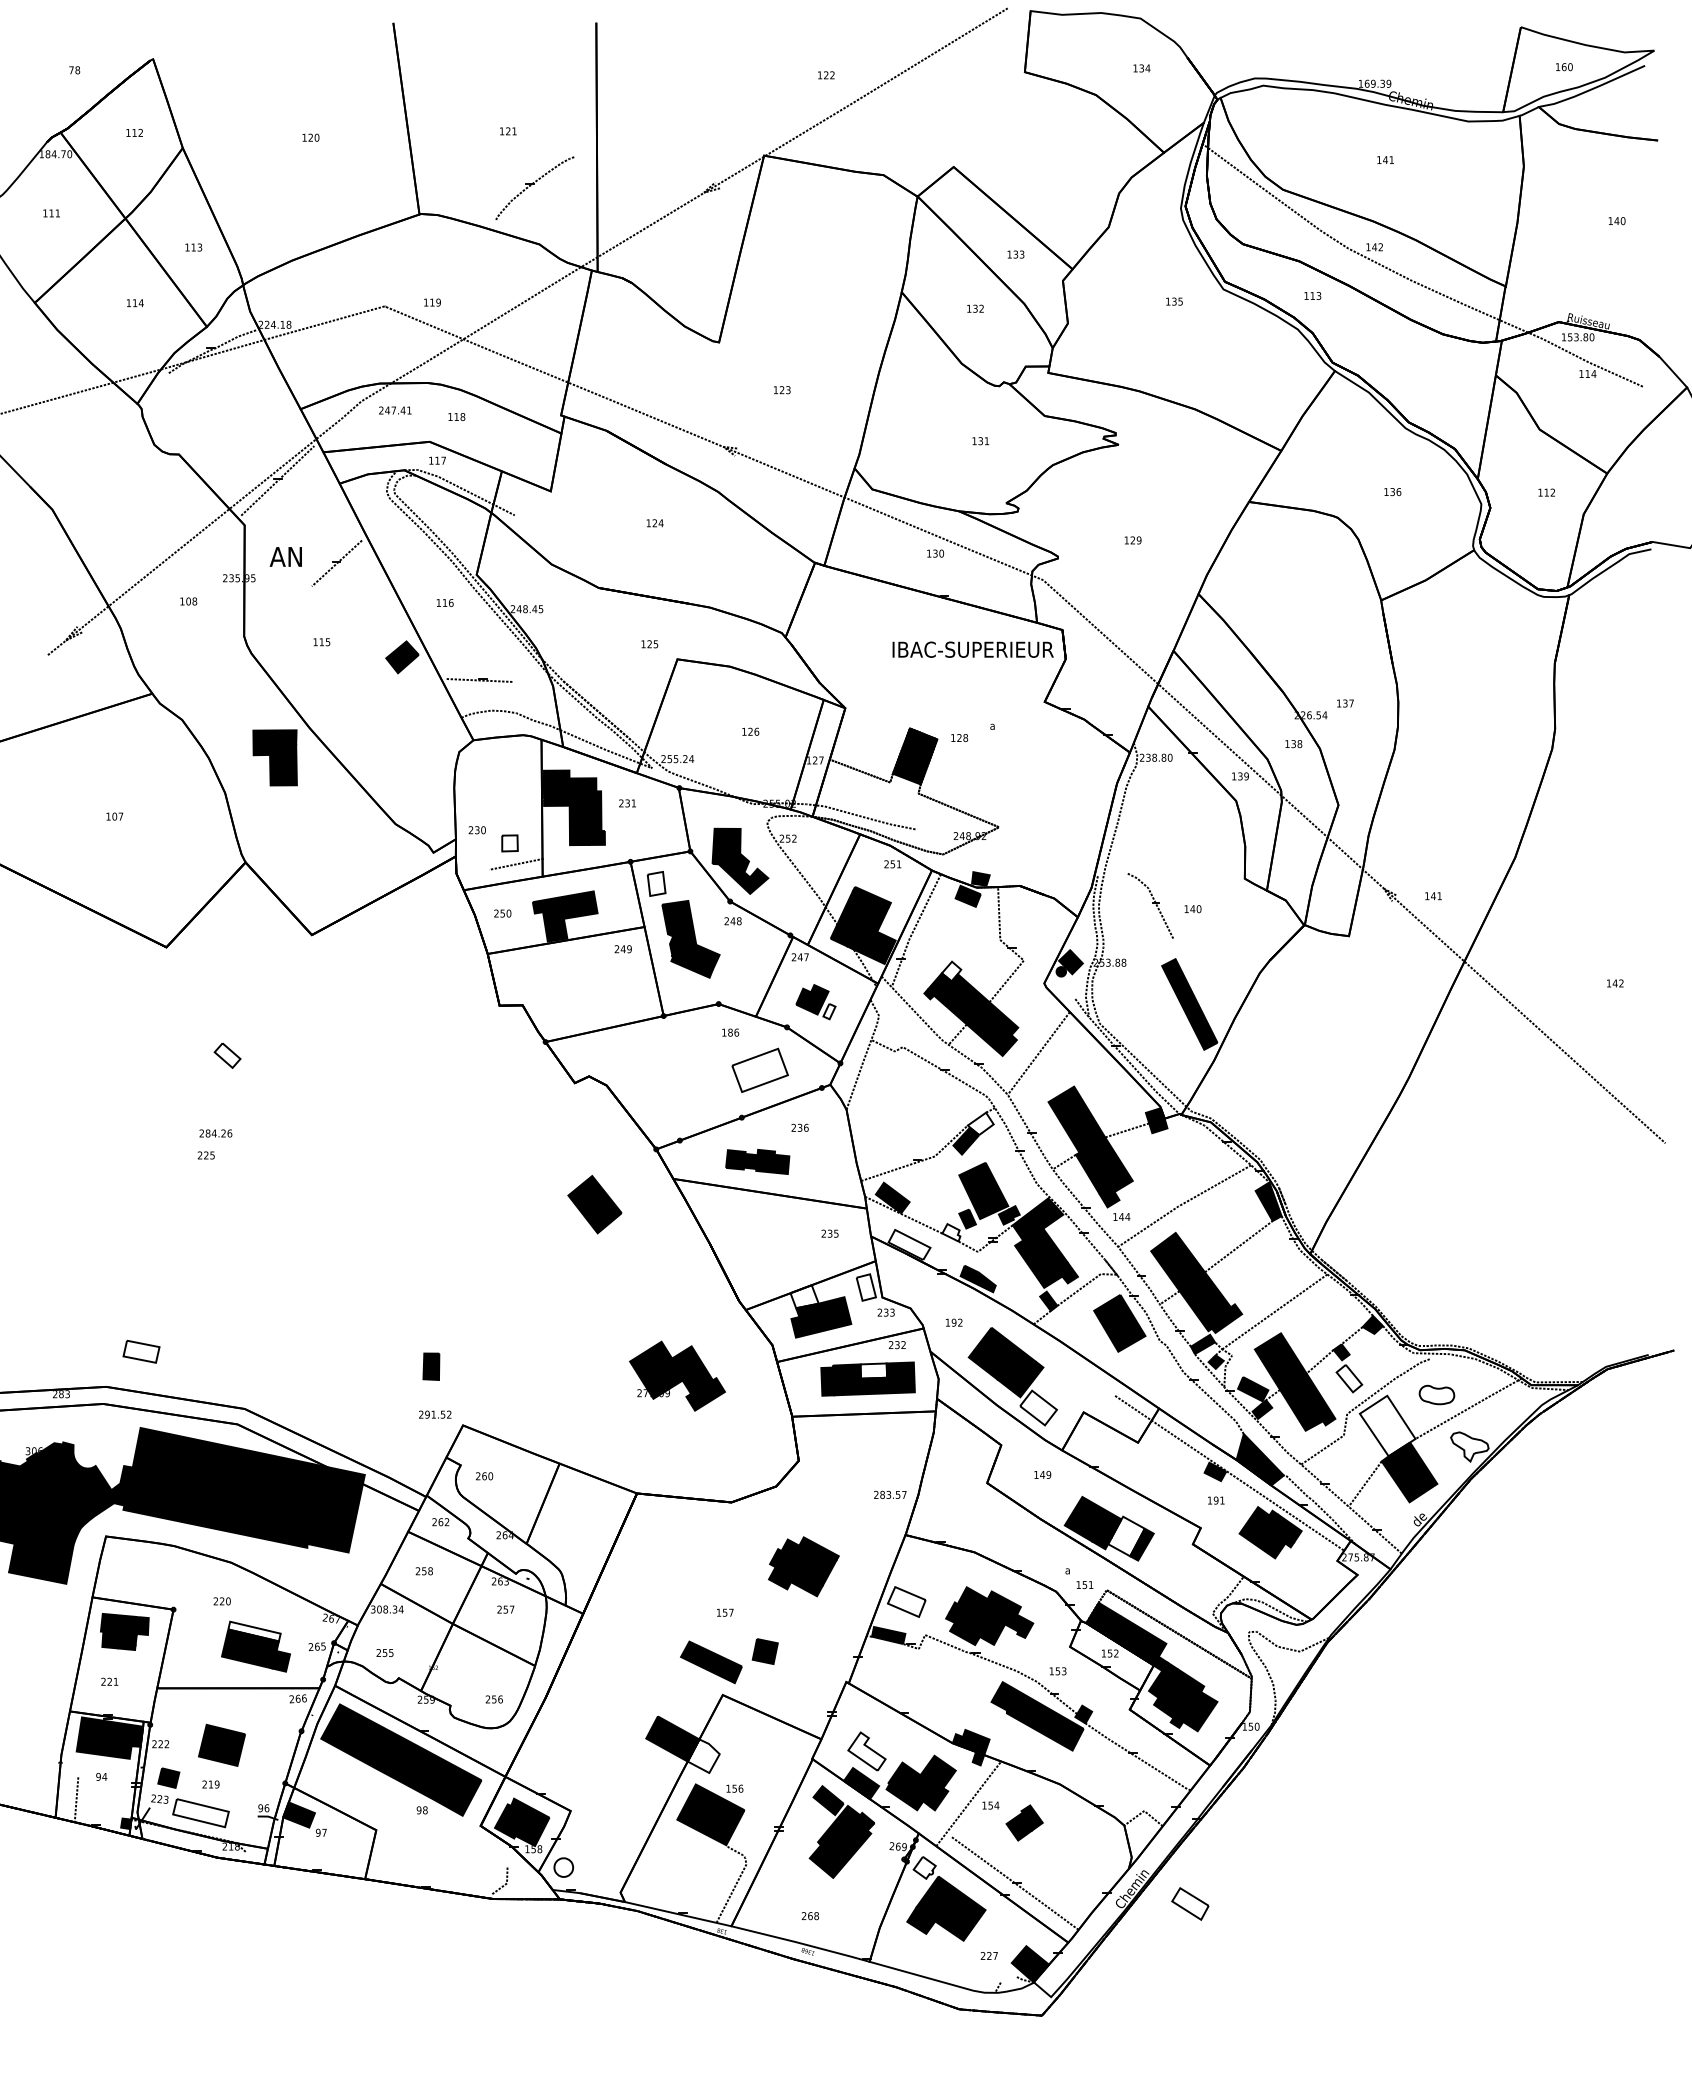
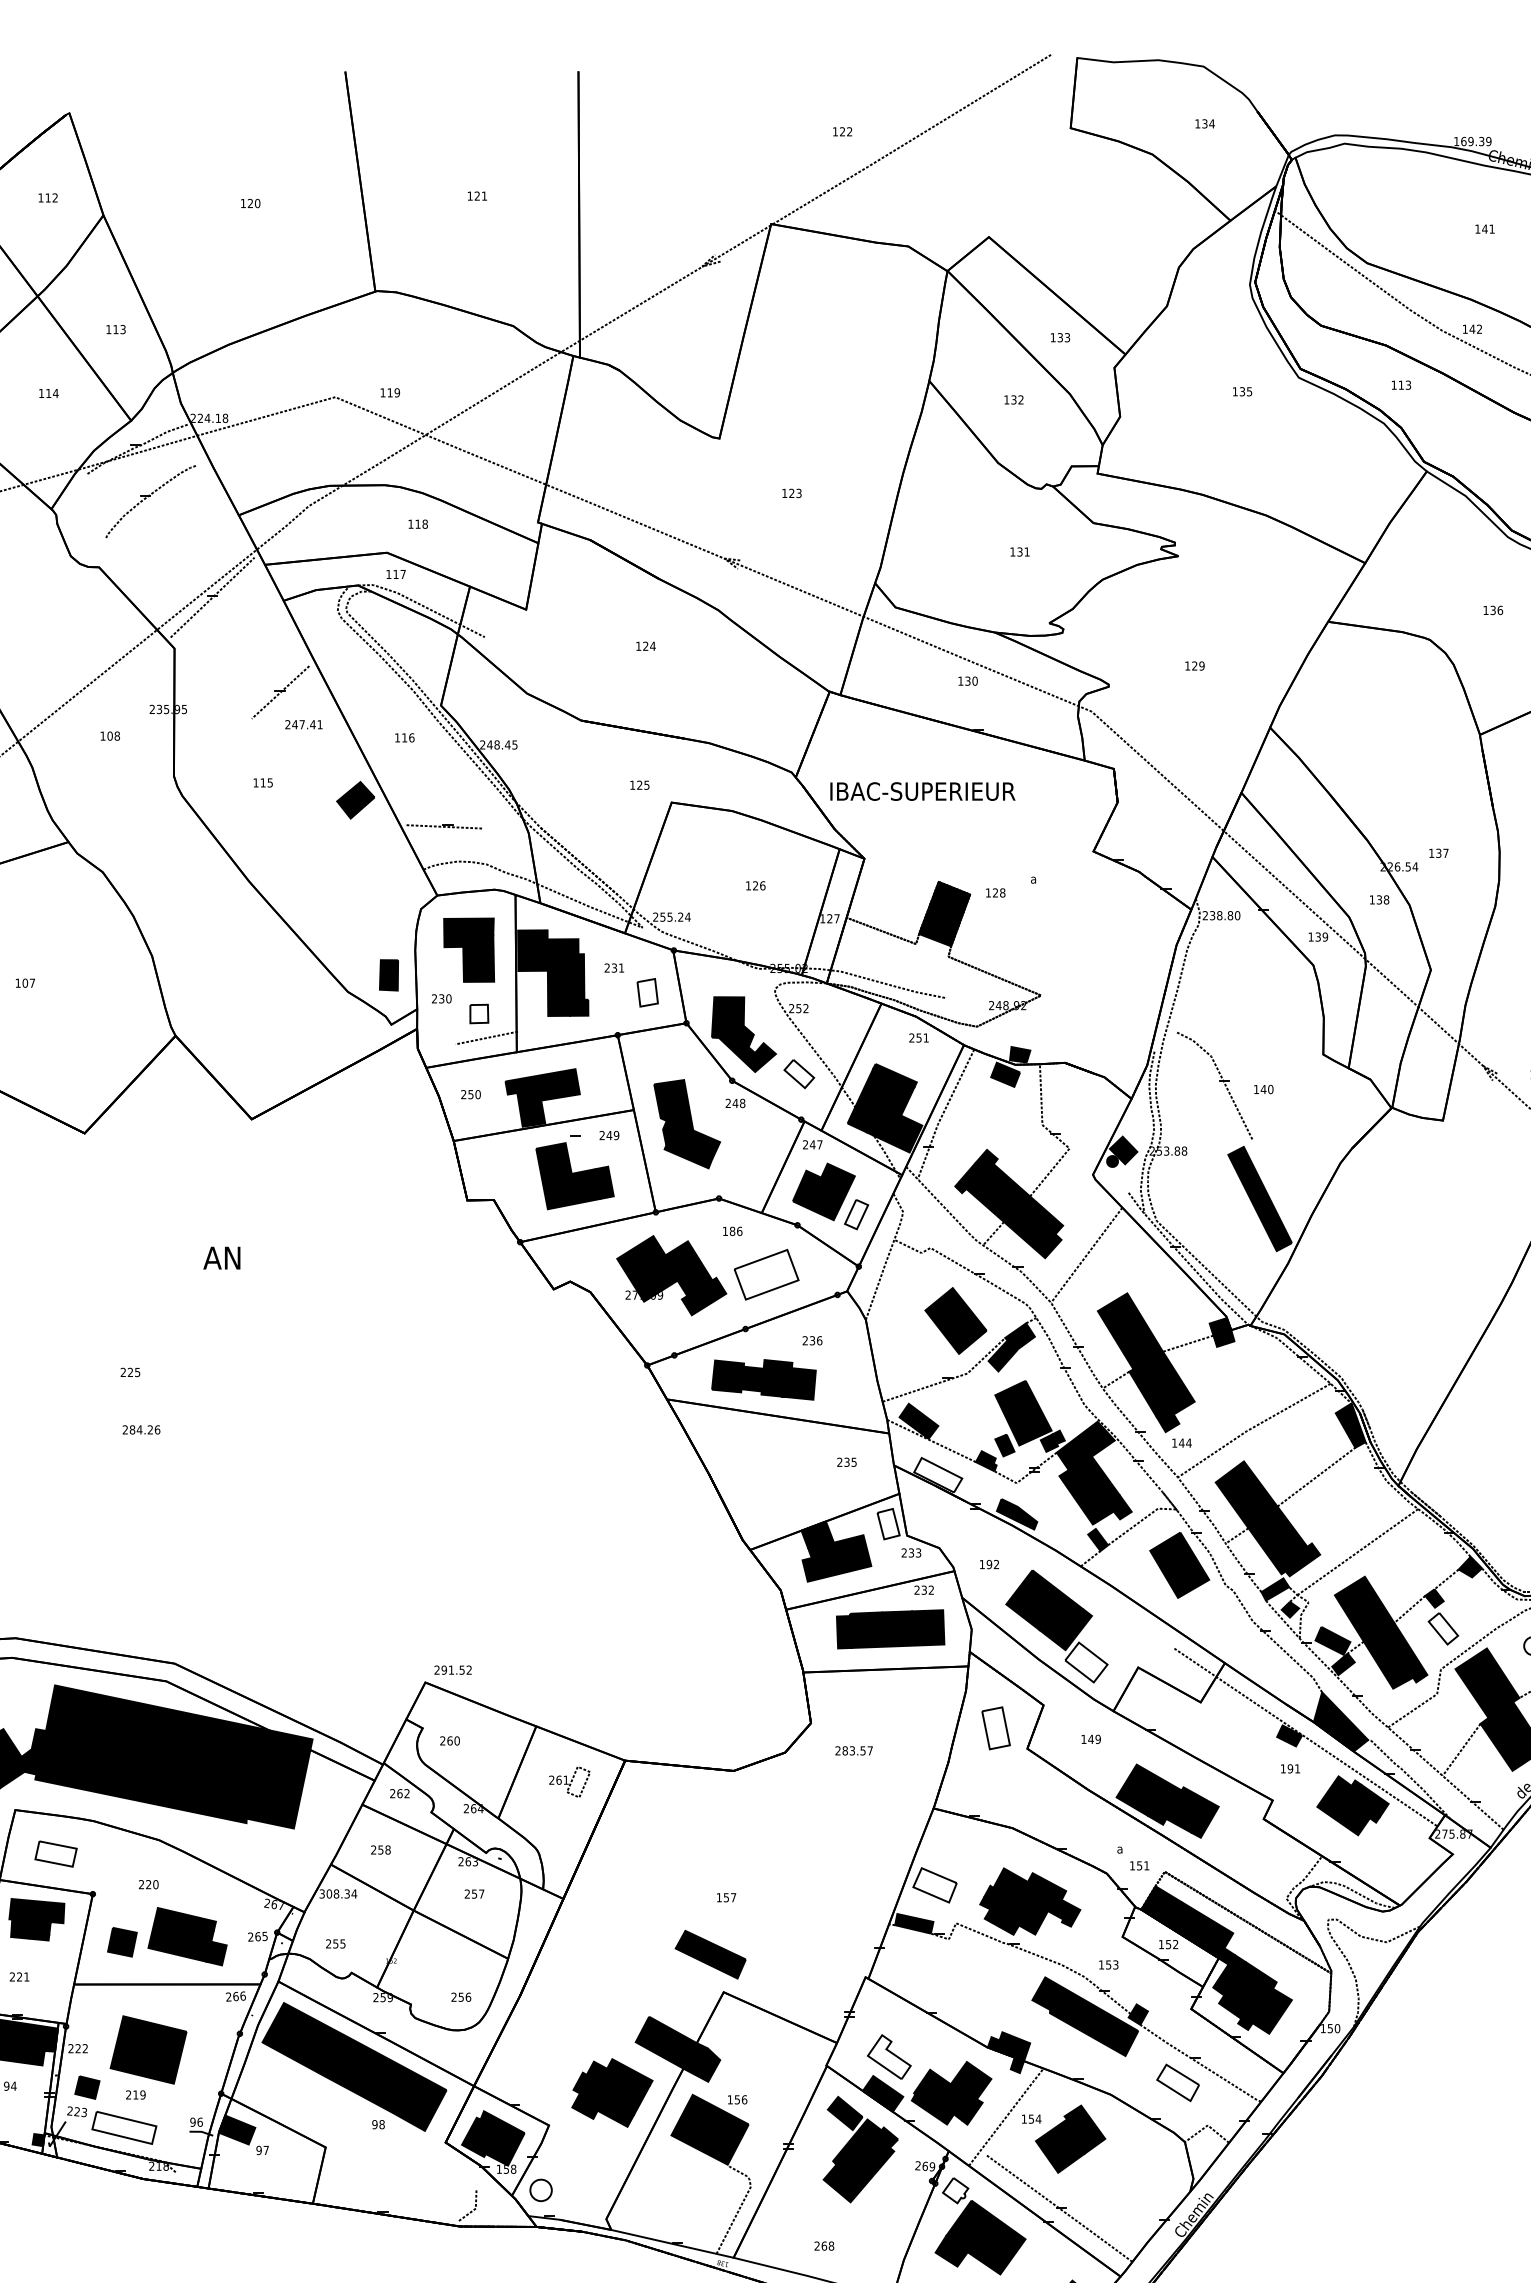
part: (534, 187) -> (150, 500), moved
text: (395, 410) -> (304, 724), moved
text: (285, 556) -> (221, 1257), moved
text: (972, 649) -> (922, 791), moved
part: (274, 757) -> (468, 949), moved
part: (656, 883) -> (647, 992), moved
part: (1150, 905) -> (1214, 1085), size x1.43
fill: (951, 971) -> (986, 1161), added
part: (592, 981) -> (574, 1172), added
part: (815, 1001) -> (830, 1195), size x1.67
part: (227, 1055) -> (799, 1073), moved
fill: (980, 1123) -> (1019, 1335), added
text: (215, 1133) -> (141, 1429), moved
part: (757, 1161) -> (763, 1379), size x1.43
part: (594, 1204) -> (955, 1320), moved
fill: (951, 1232) -> (986, 1460), added
fill: (804, 1296) -> (817, 1534), added
part: (141, 1351) -> (56, 1853), moved
part: (431, 1366) -> (389, 975), moved
fill: (873, 1370) -> (896, 1619), added
part: (677, 1375) -> (671, 1274), moved
text: (435, 1414) -> (453, 1669), moved
fill: (1387, 1425) -> (1487, 1682), added
part: (959, 1465) -> (995, 1728), added
text: (890, 1494) -> (854, 1750), moved
part: (588, 1511) -> (569, 1781), added
fill: (1126, 1536) -> (1187, 1810), added
part: (803, 1566) -> (611, 2092), moved
fill: (254, 1631) -> (185, 1919), added
part: (764, 1651) -> (121, 1942), moved
part: (221, 1745) -> (147, 2050), size x1.43
fill: (703, 1756) -> (701, 2062), added
part: (1024, 1822) -> (1070, 2138), size x1.67
part: (1190, 1903) -> (1178, 2082), moved

